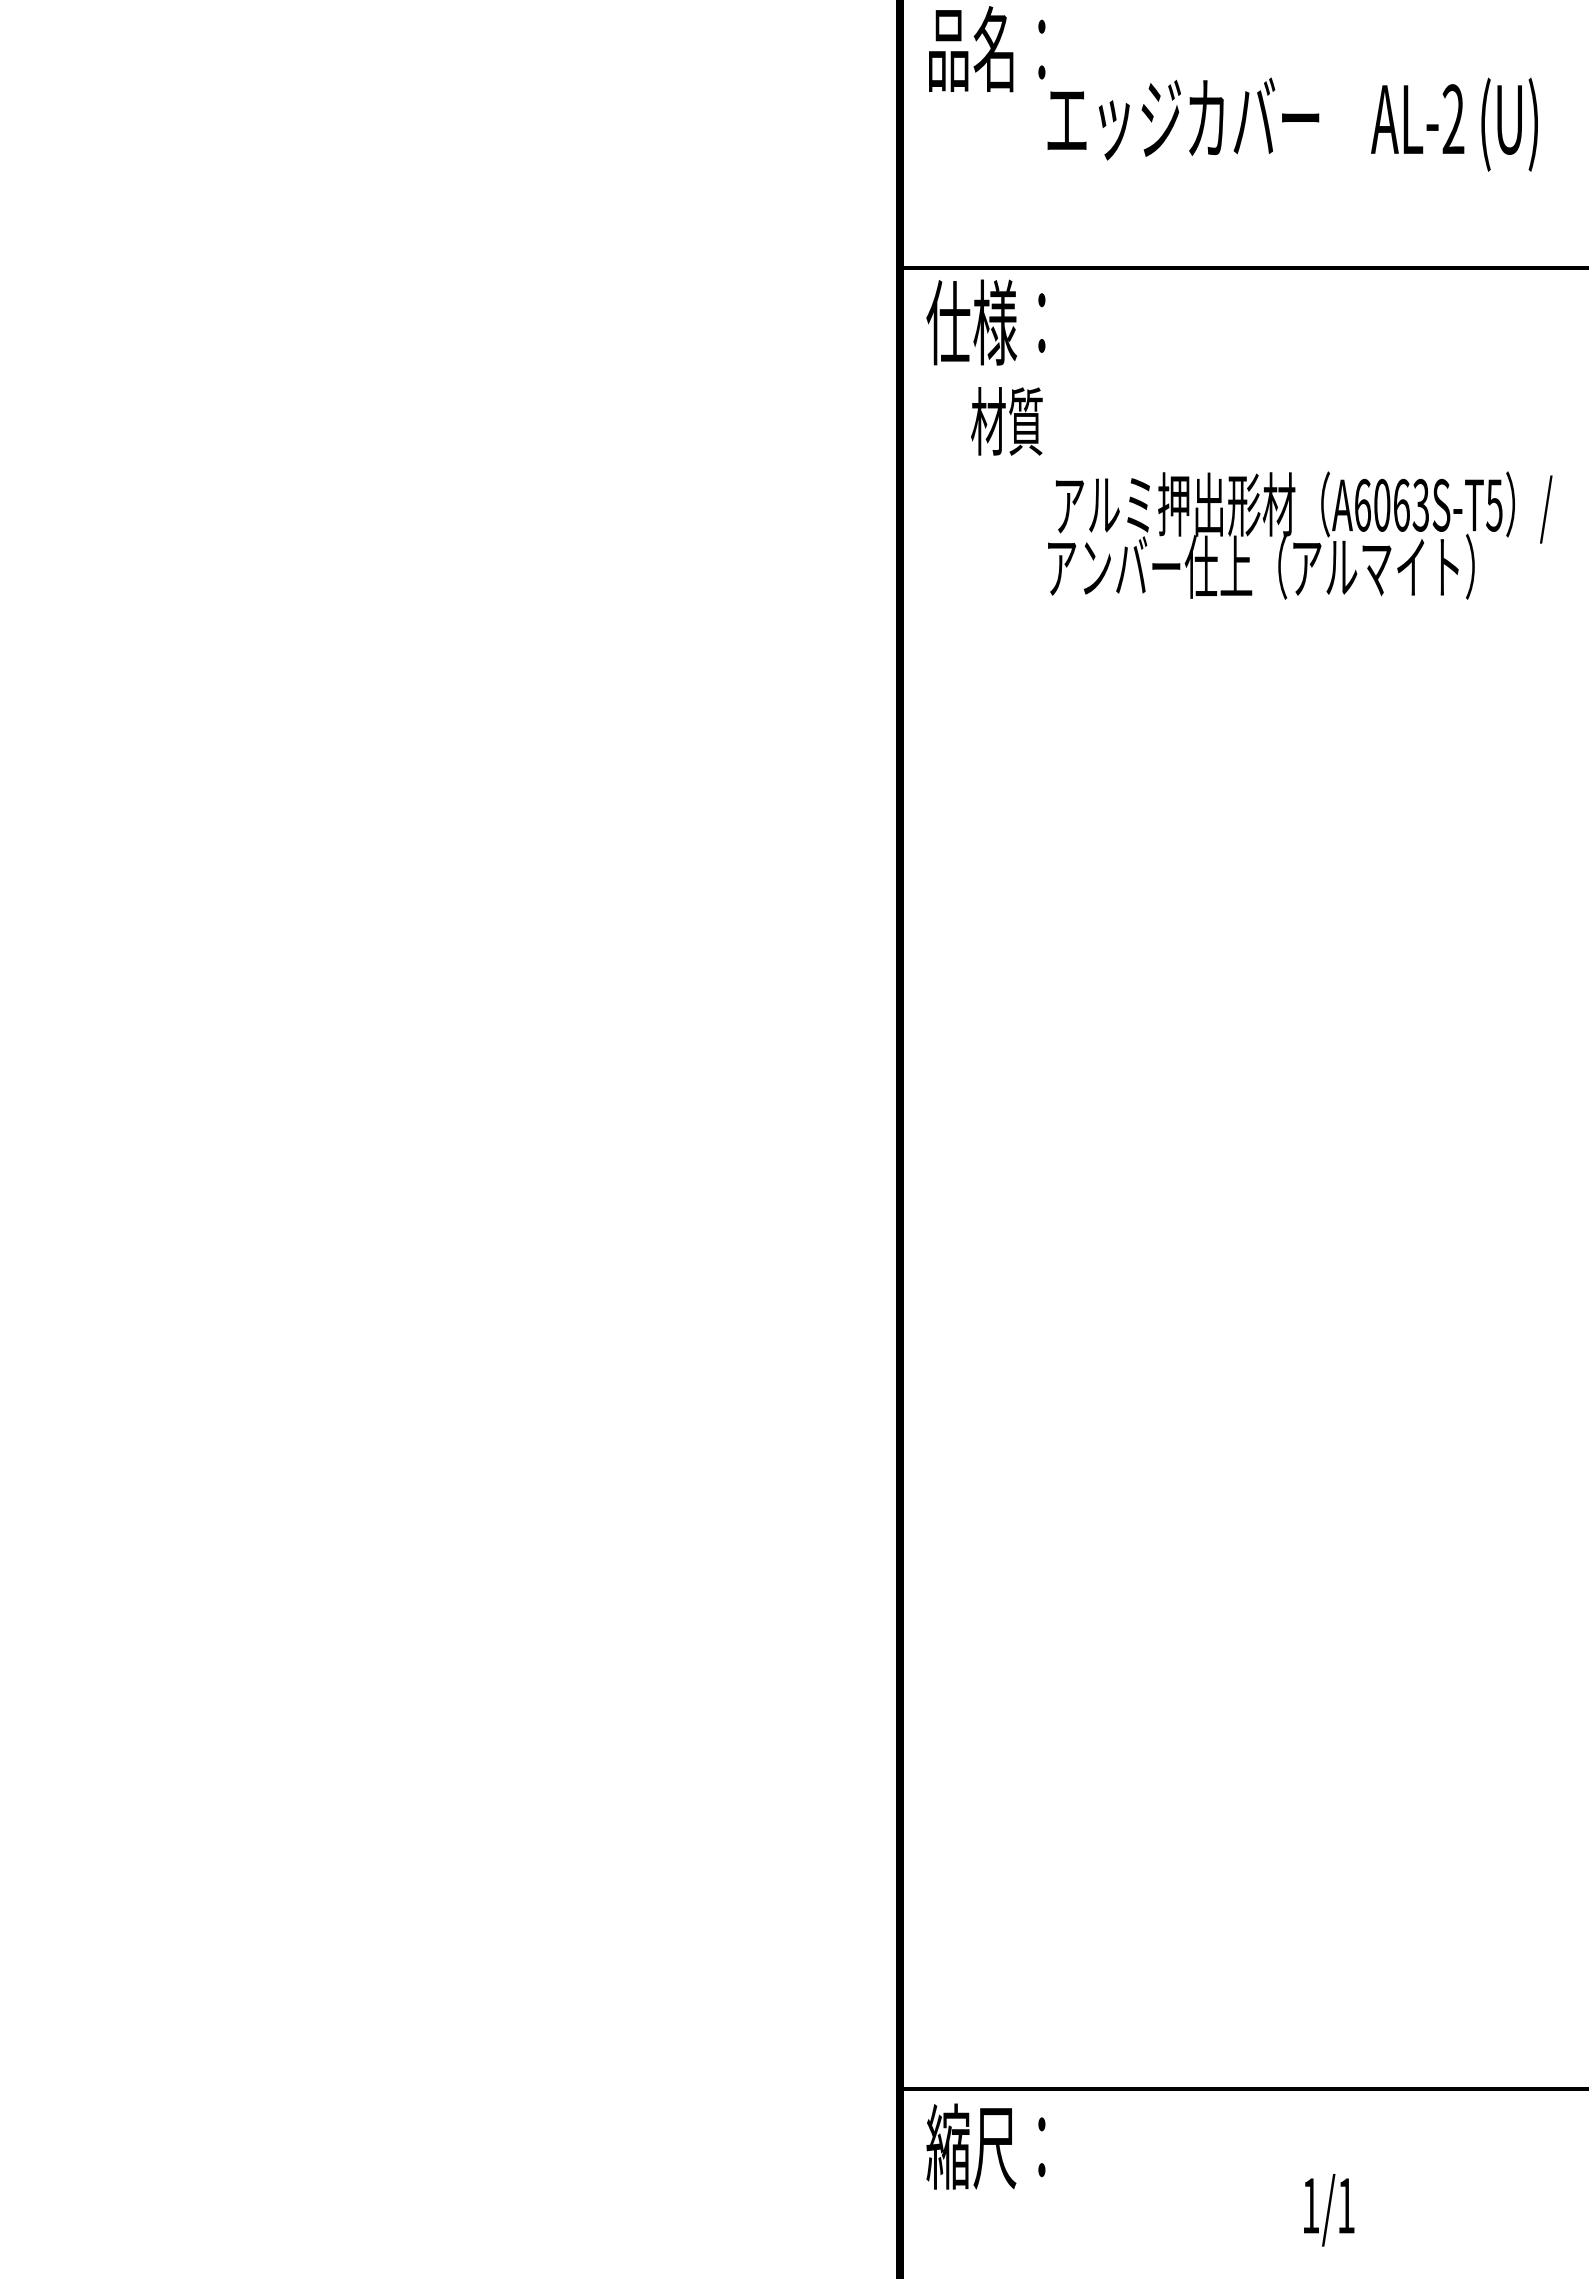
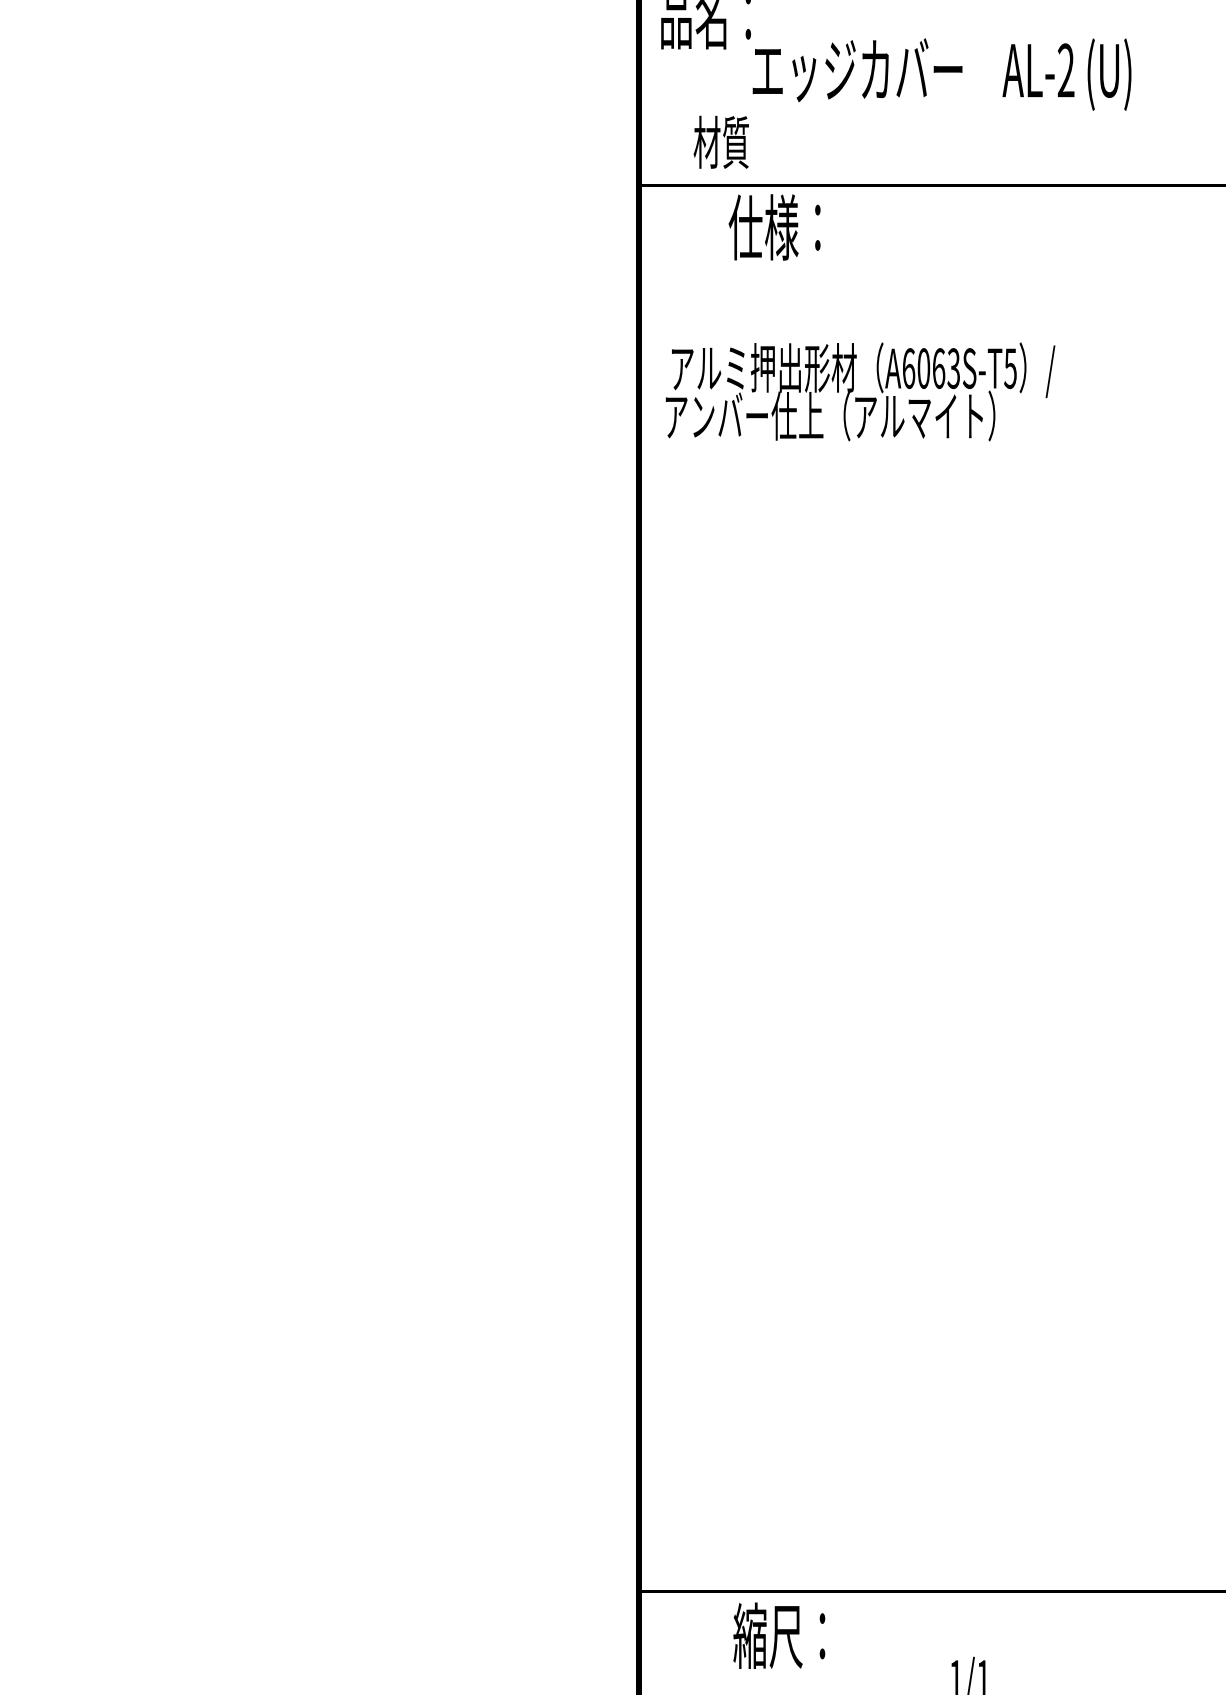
text: (985, 322) -> (774, 227), moved
text: (1006, 421) -> (721, 142), moved
text: (1300, 535) -> (860, 391), moved
text: (985, 2146) -> (778, 1635), moved

